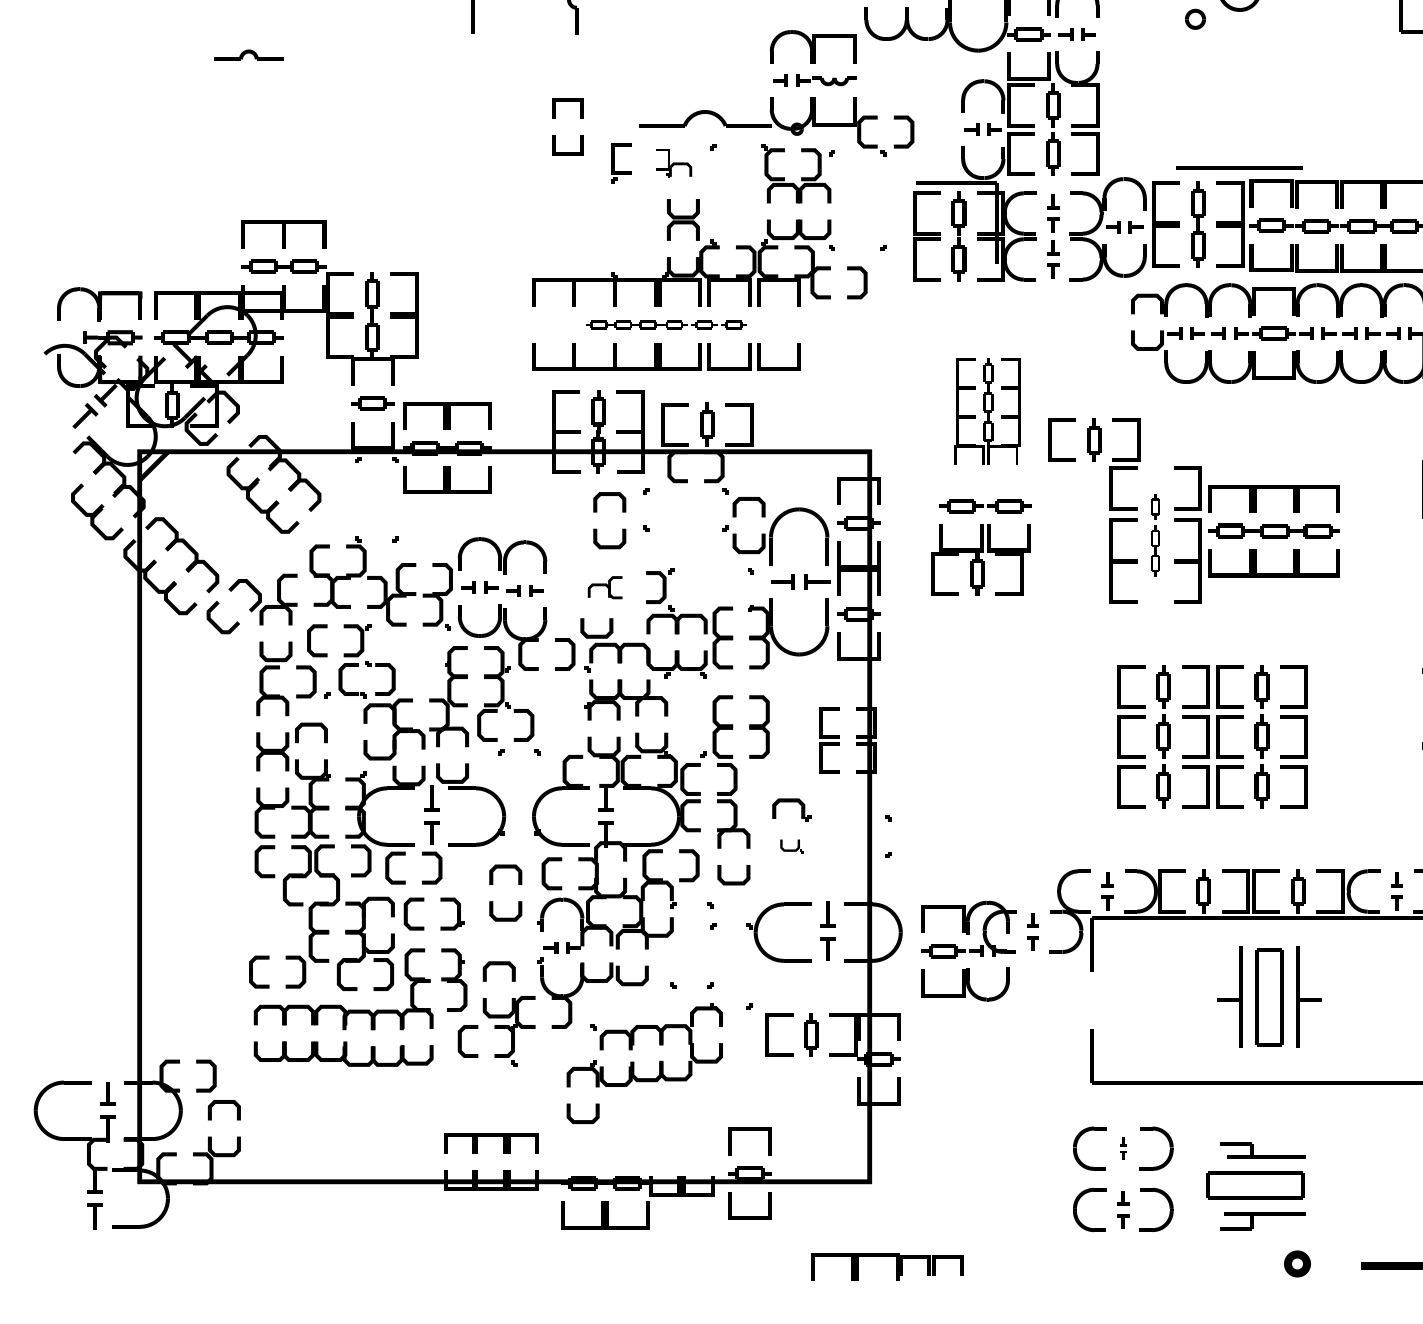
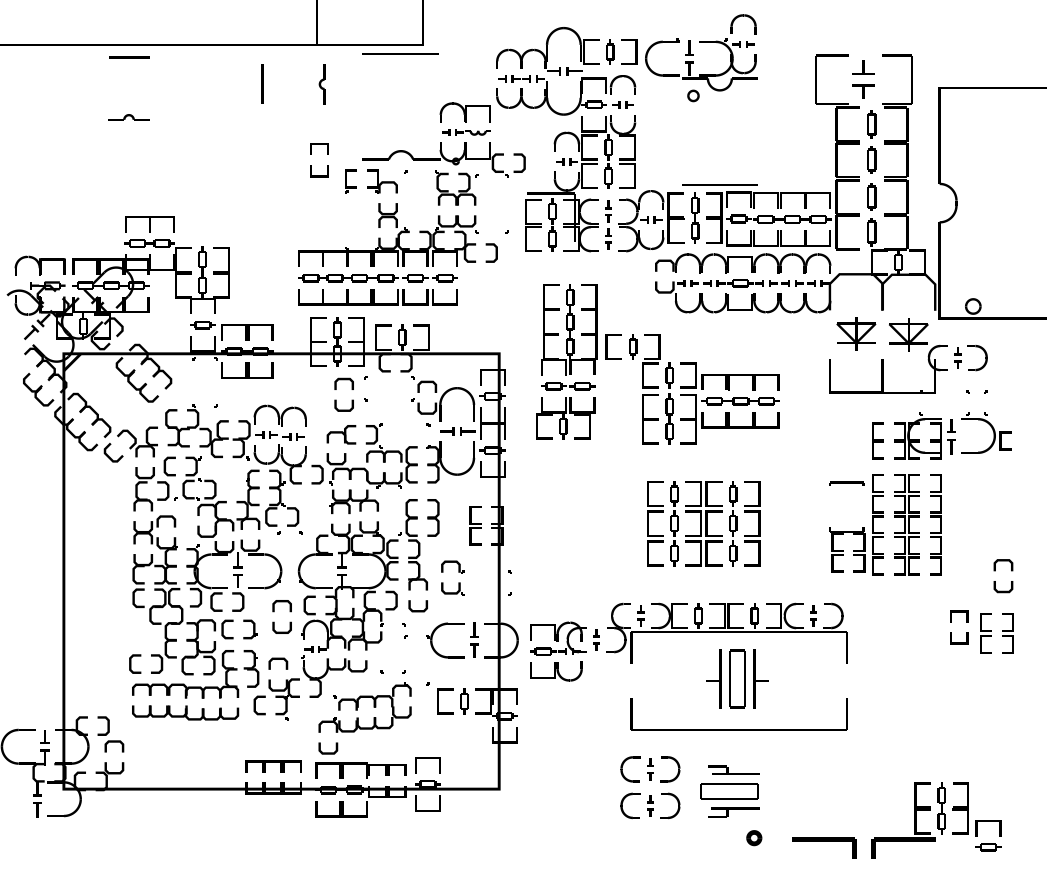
part: (673, 162) -> (382, 181), size x1.43
part: (665, 325) -> (377, 278), size x1.67
part: (987, 411) -> (569, 329), size x1.43
part: (1155, 535) -> (669, 403), size x1.67
part: (605, 587) -> (341, 434), size x1.43
part: (791, 845) -> (452, 588), size x1.67
part: (1123, 1148) -> (650, 769), size x1.67
part: (886, 1266) -> (360, 770), moved

